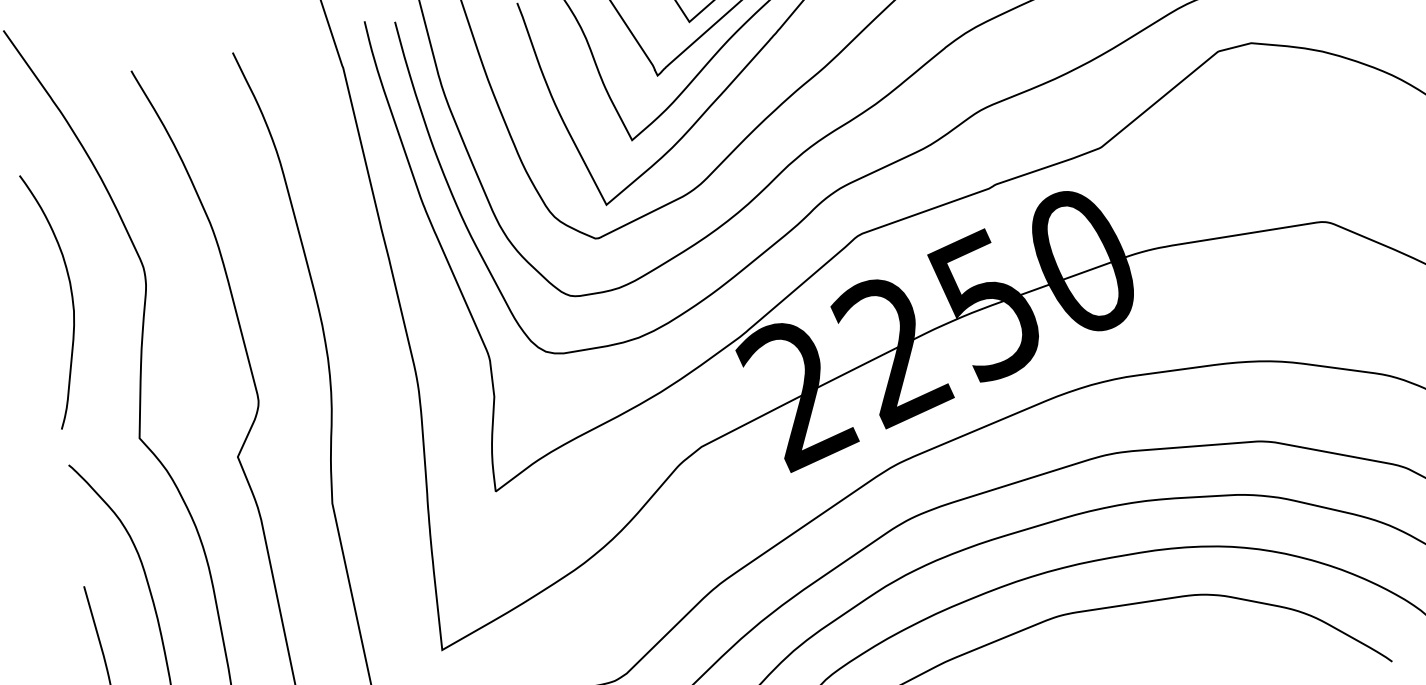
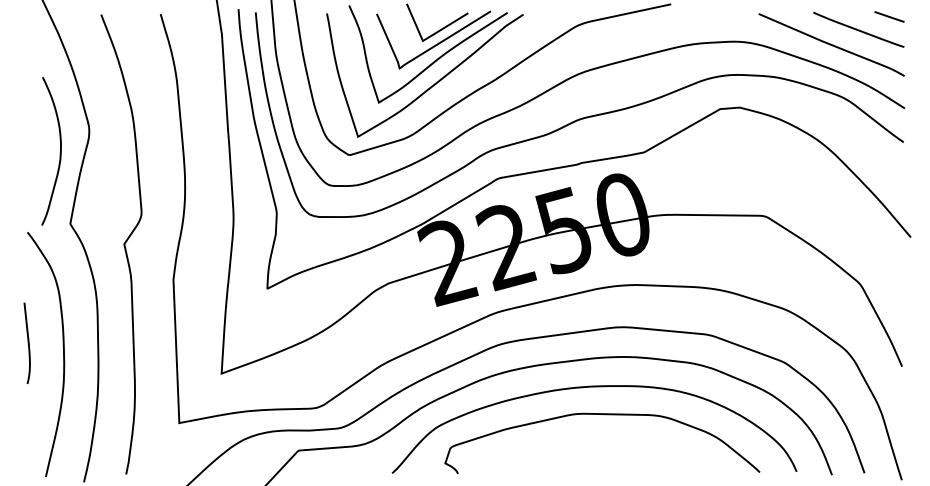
curve: (70, 301) -> (59, 153), moved

